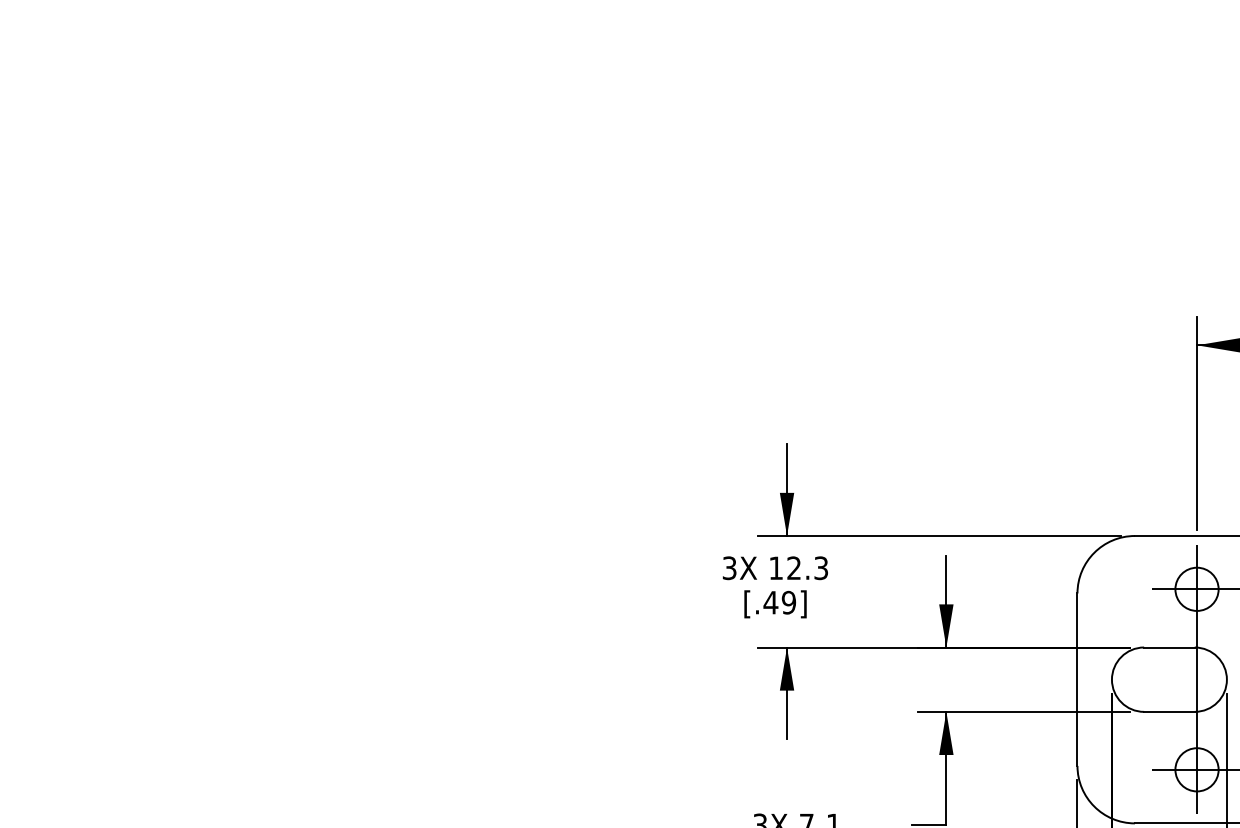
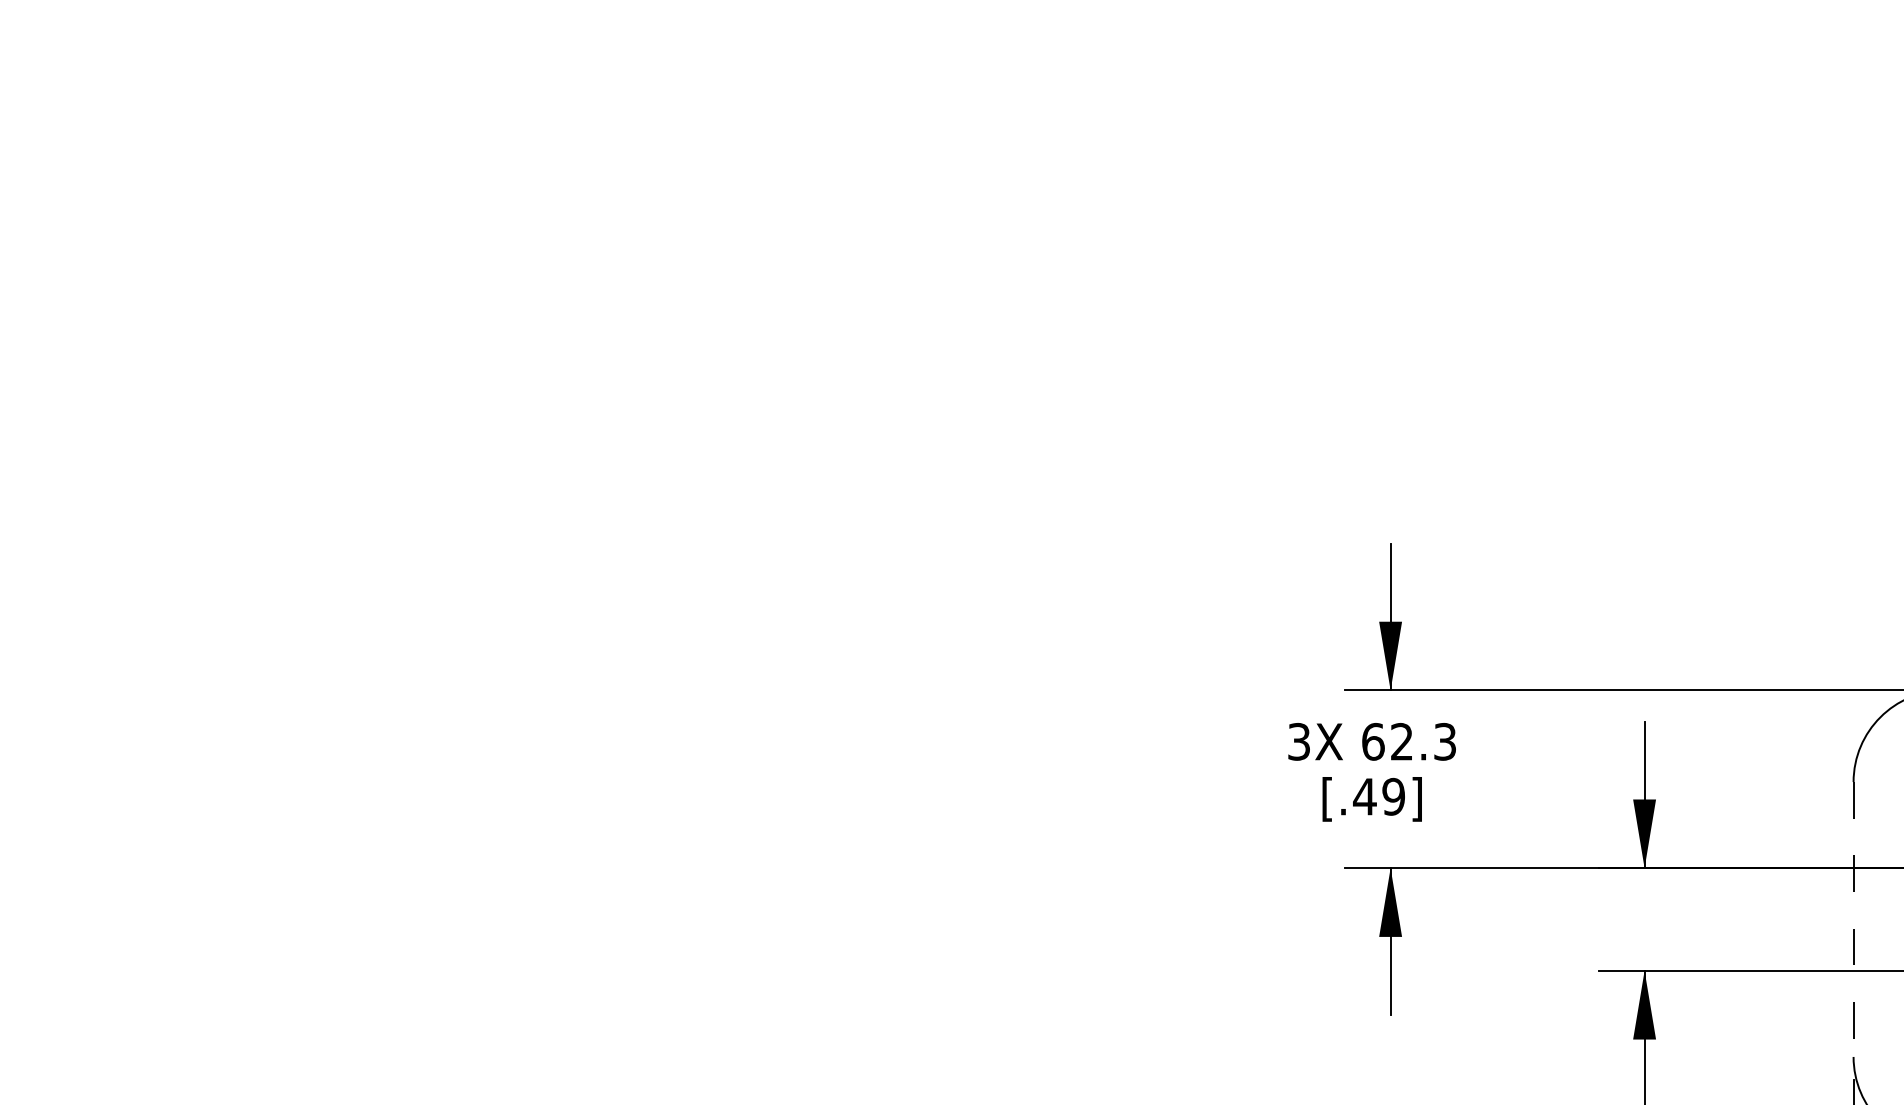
text: (776, 568) -> (1373, 742), 12.3 -> 62.3
line: (1077, 680) -> (1853, 920), solid -> dashed

